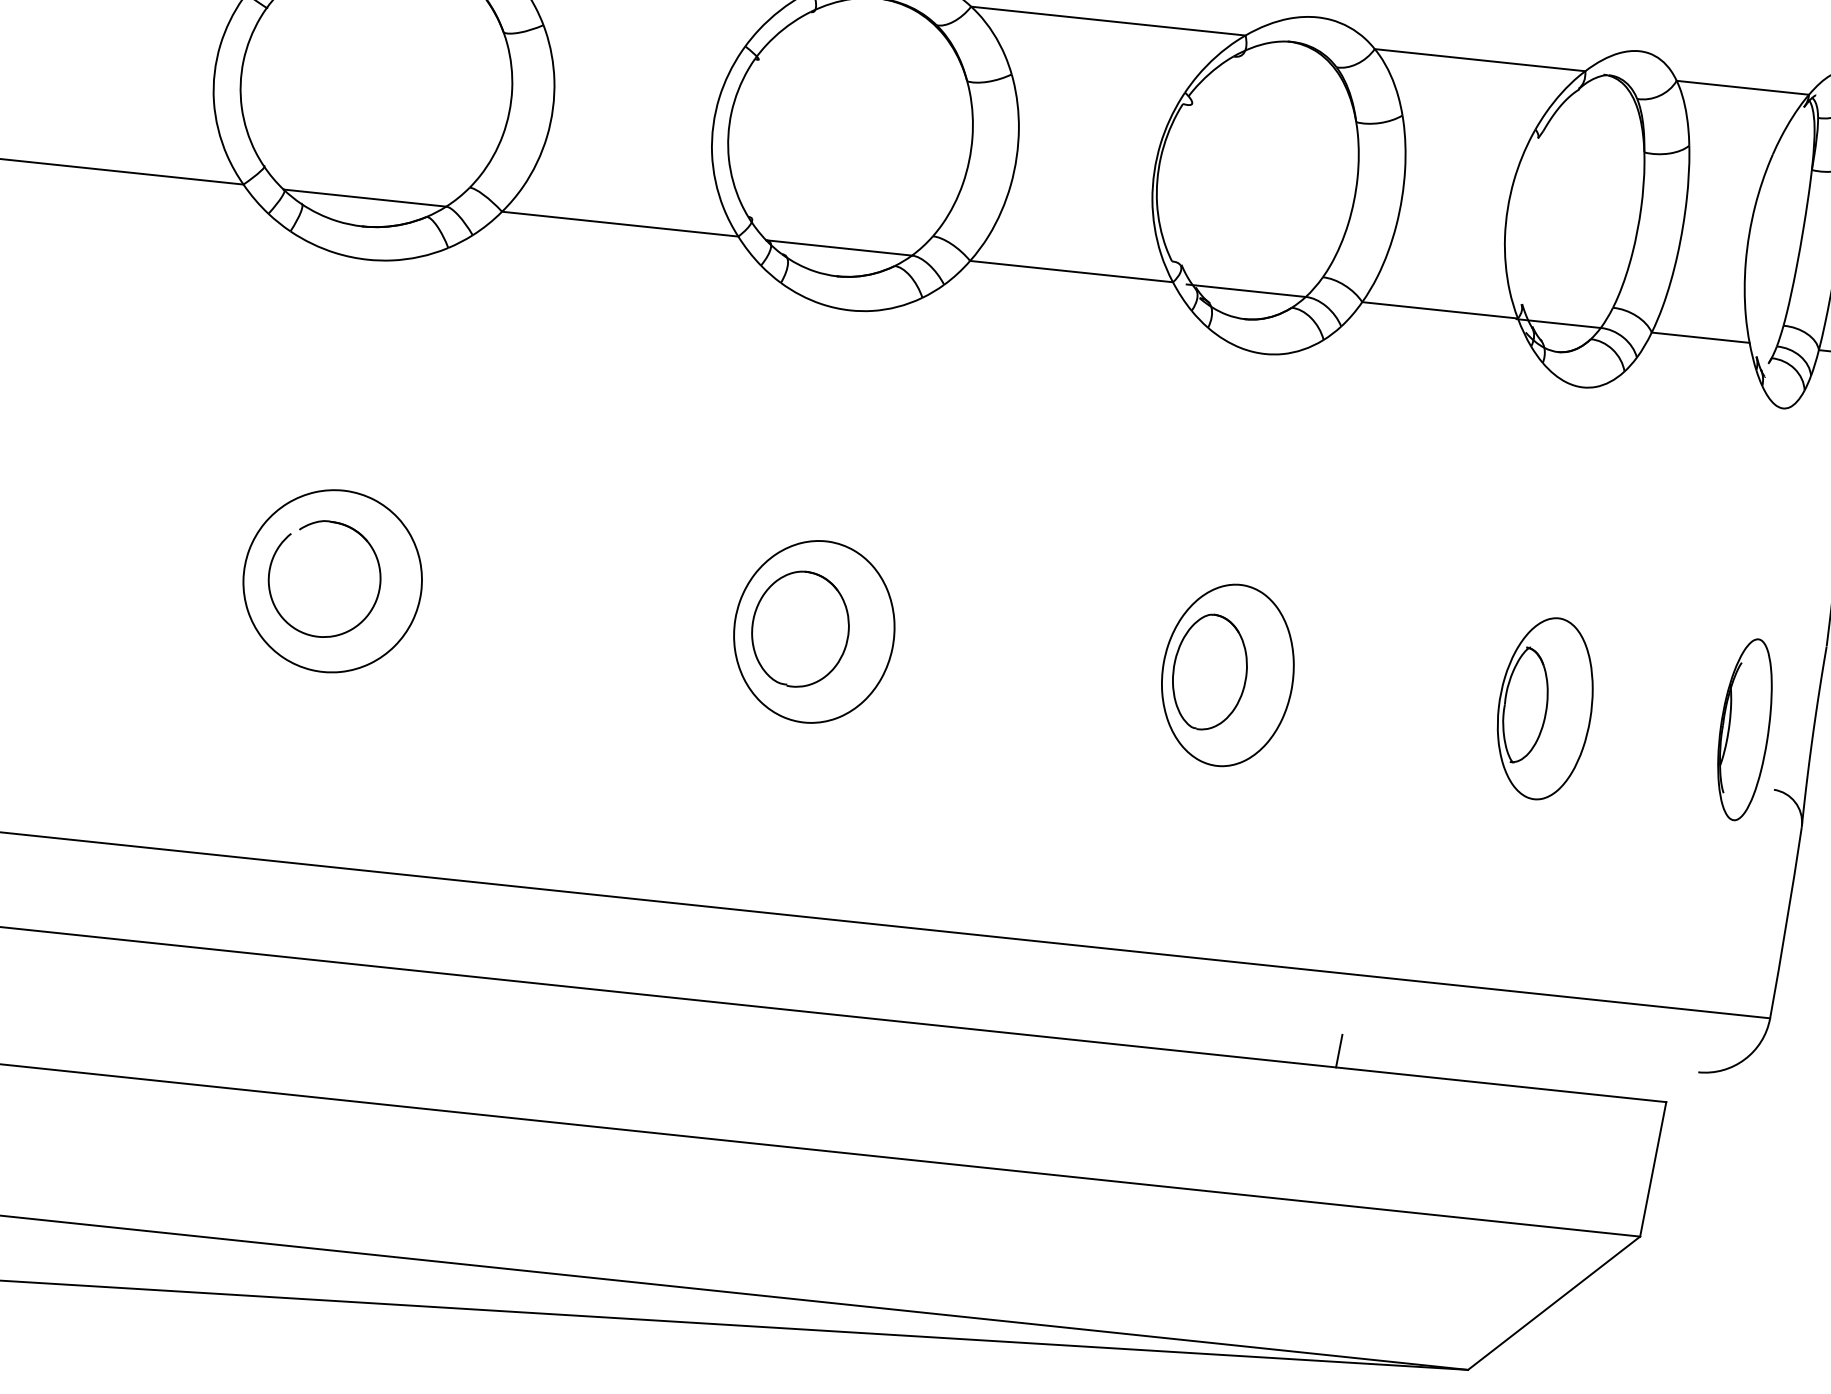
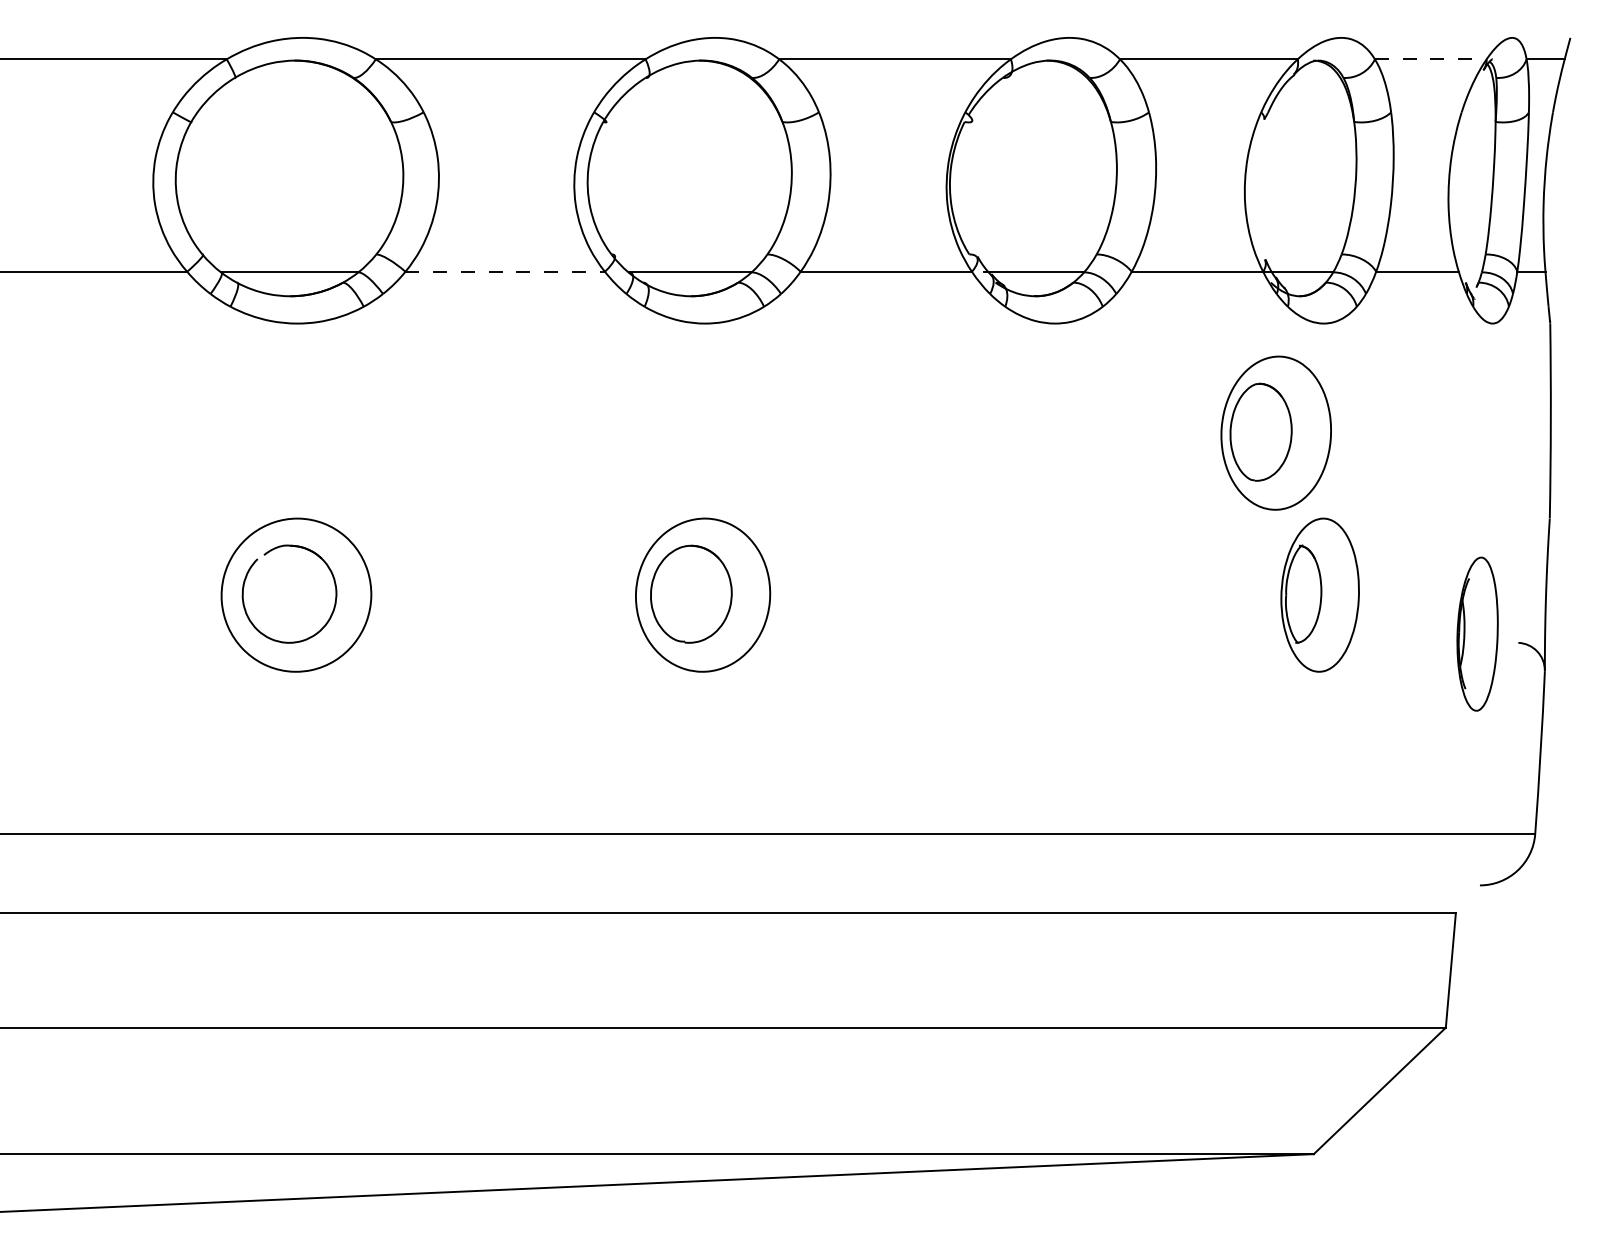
line: (1742, 87) -> (1430, 59), solid -> dashed
line: (620, 223) -> (505, 271), solid -> dashed
part: (1227, 674) -> (1275, 432), moved
part: (1744, 728) -> (1477, 633), moved
line: (1339, 1051) -> (1178, 899), removed

